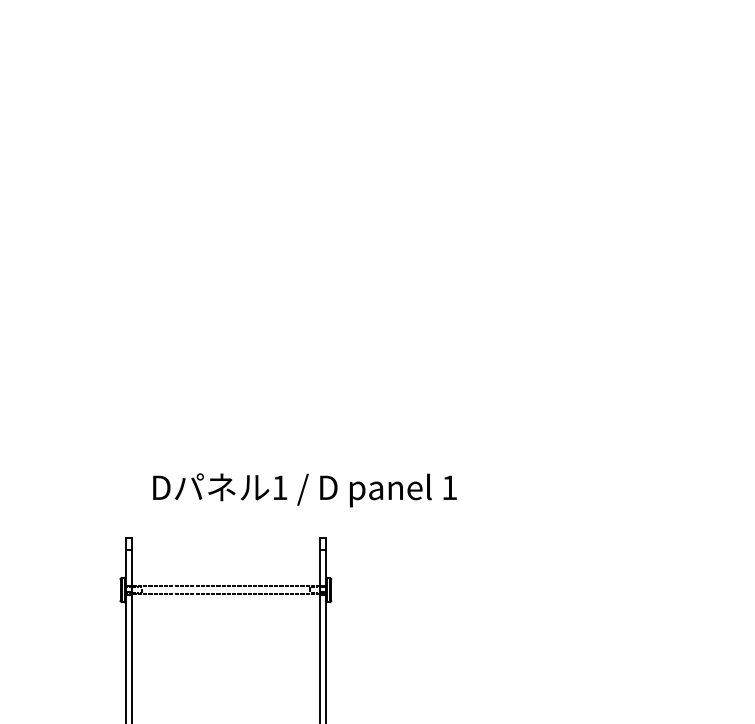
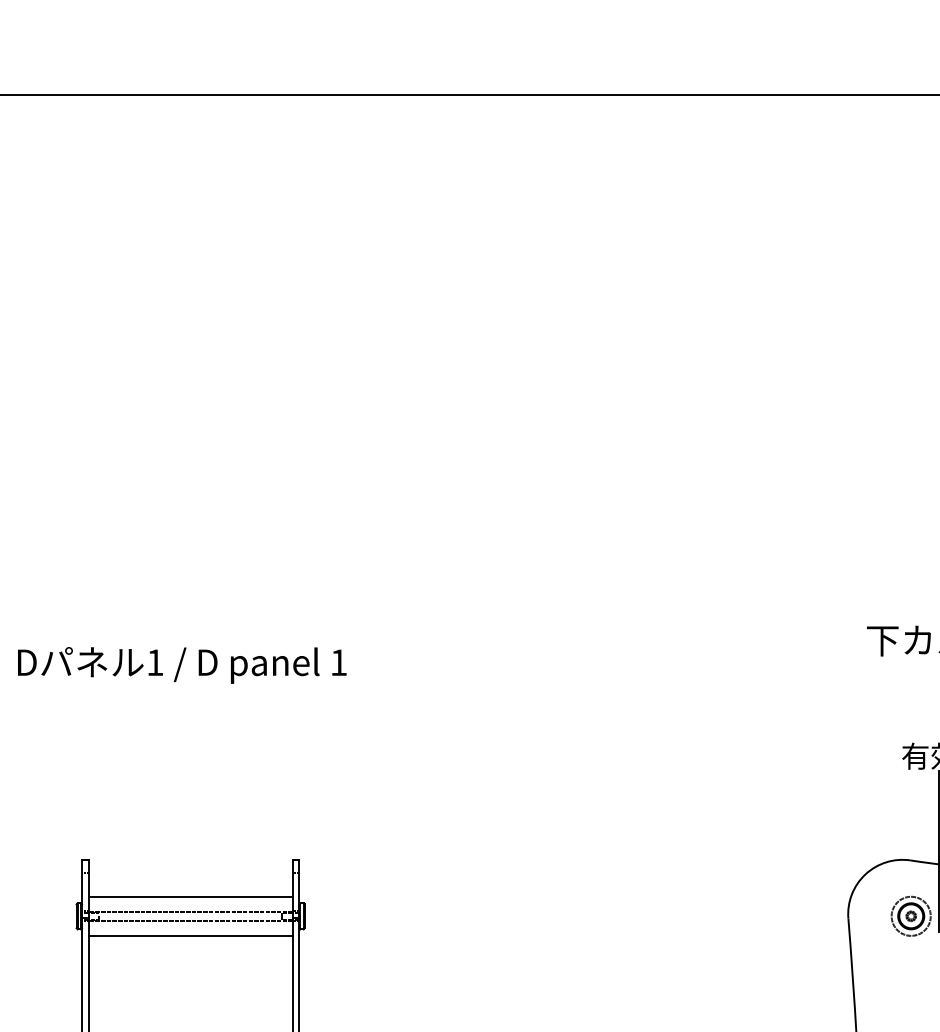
text: (305, 490) -> (182, 665), moved
line: (225, 571) -> (190, 896), added
line: (225, 607) -> (190, 935), added

